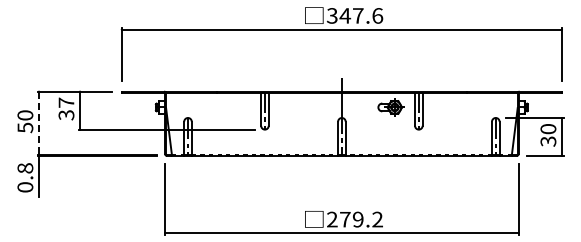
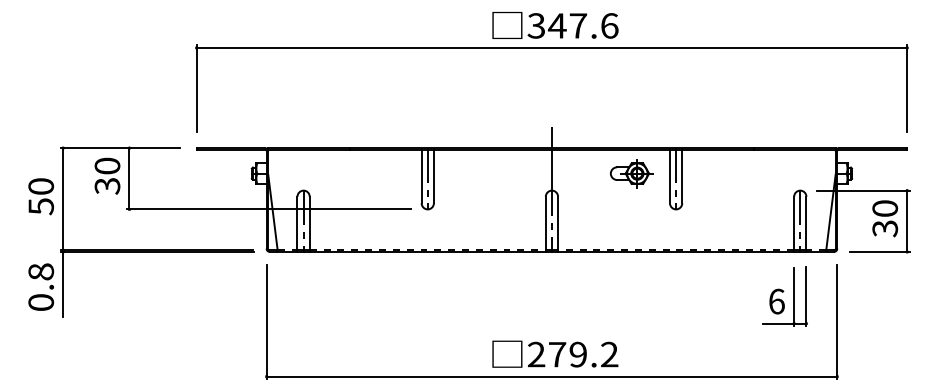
text: (66, 102) -> (107, 165), 37 -> 30
line: (39, 123) -> (63, 199), dashed -> solid
part: (486, 183) -> (785, 296), added

